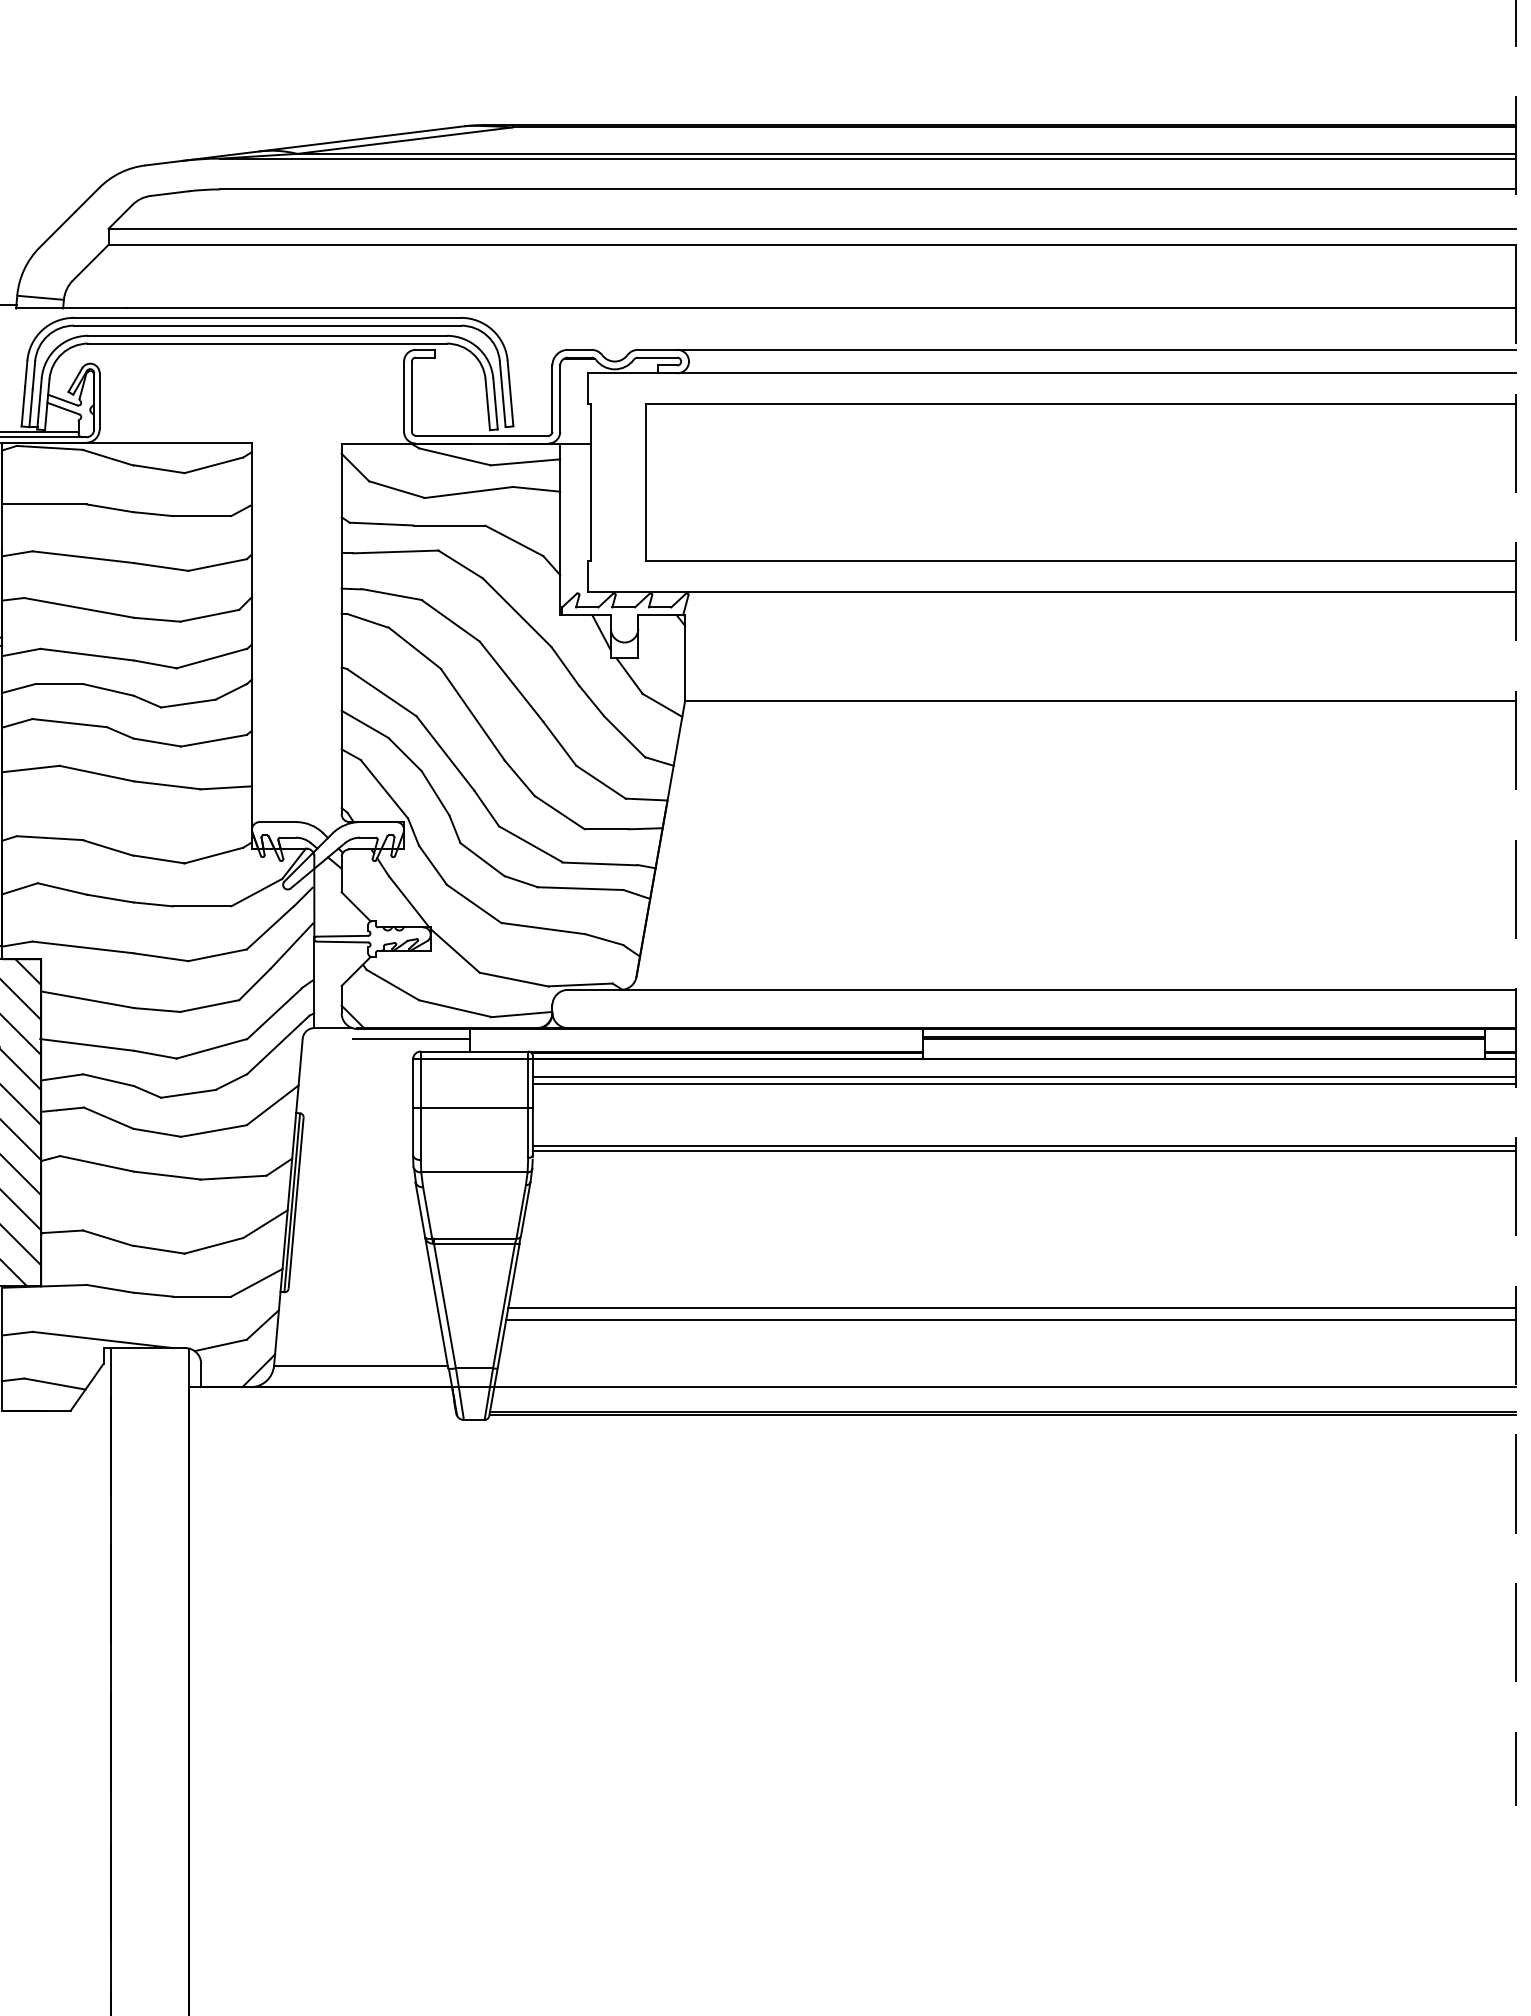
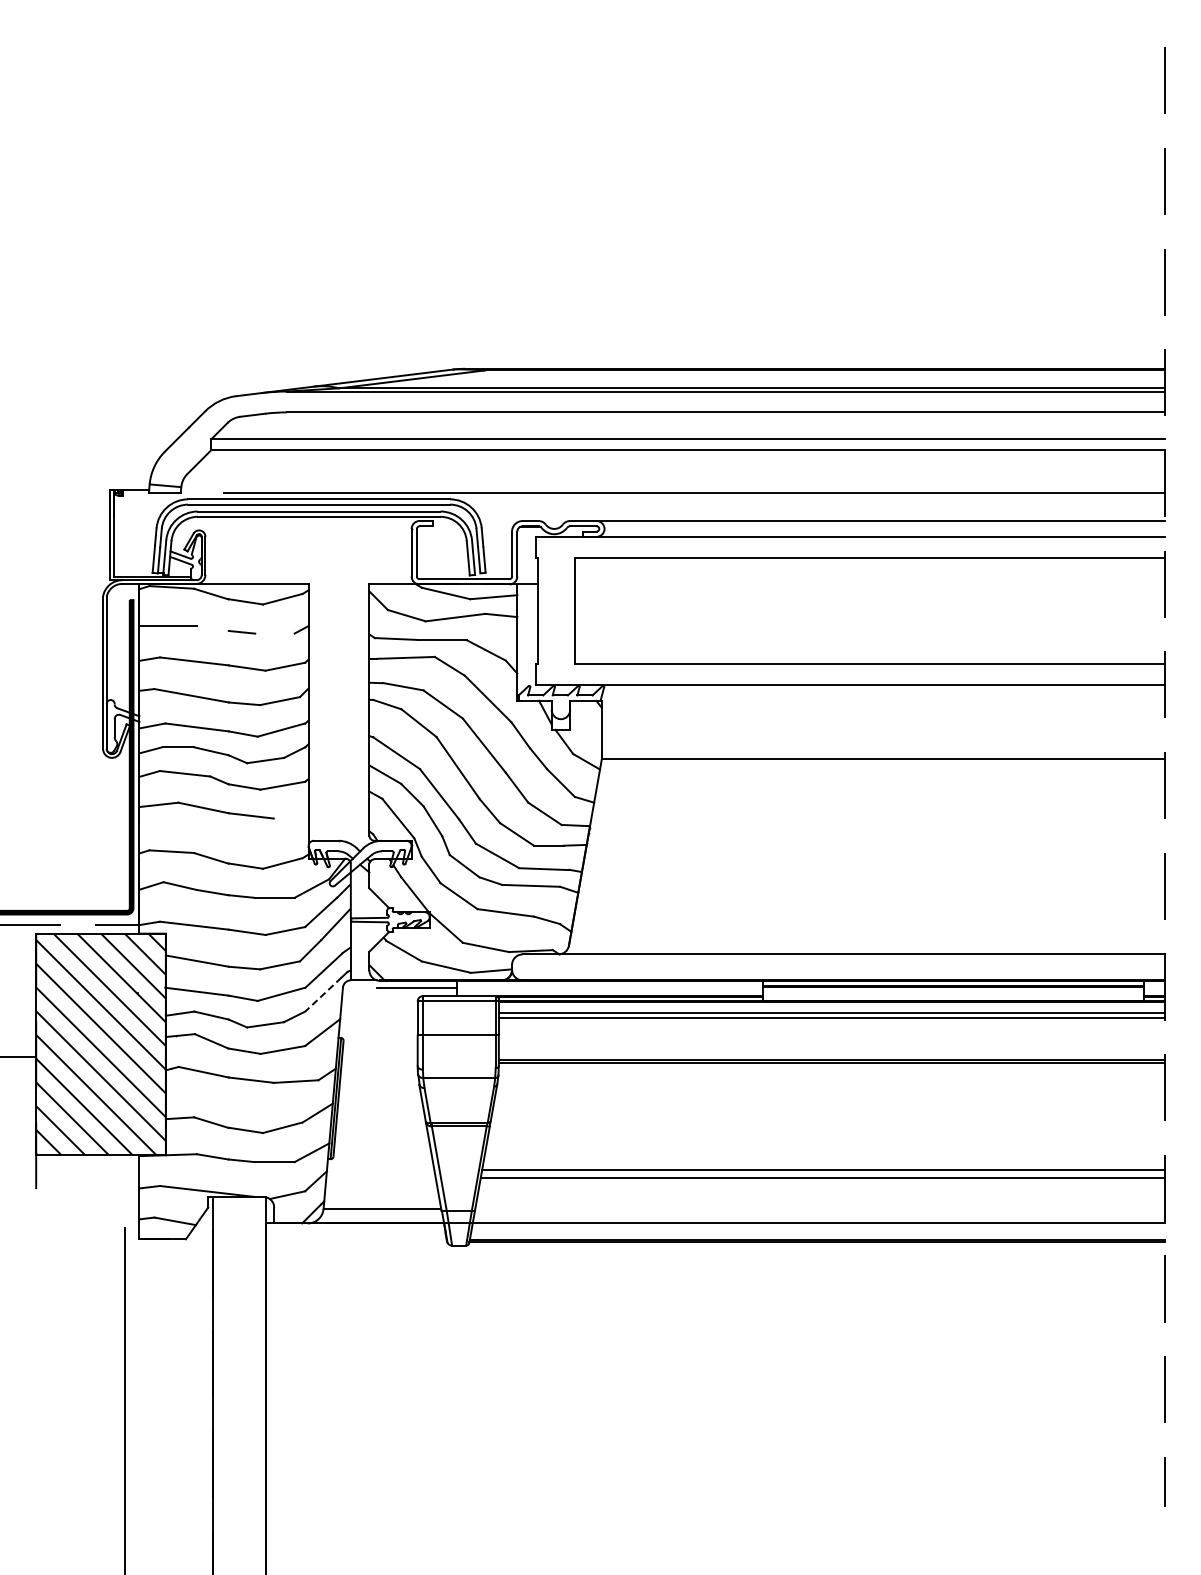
line: (93, 309) -> (201, 493), removed
line: (110, 508) -> (212, 628), removed
line: (201, 515) -> (274, 633), removed
line: (225, 787) -> (290, 817), removed
line: (273, 1049) -> (323, 994), solid -> dashed

